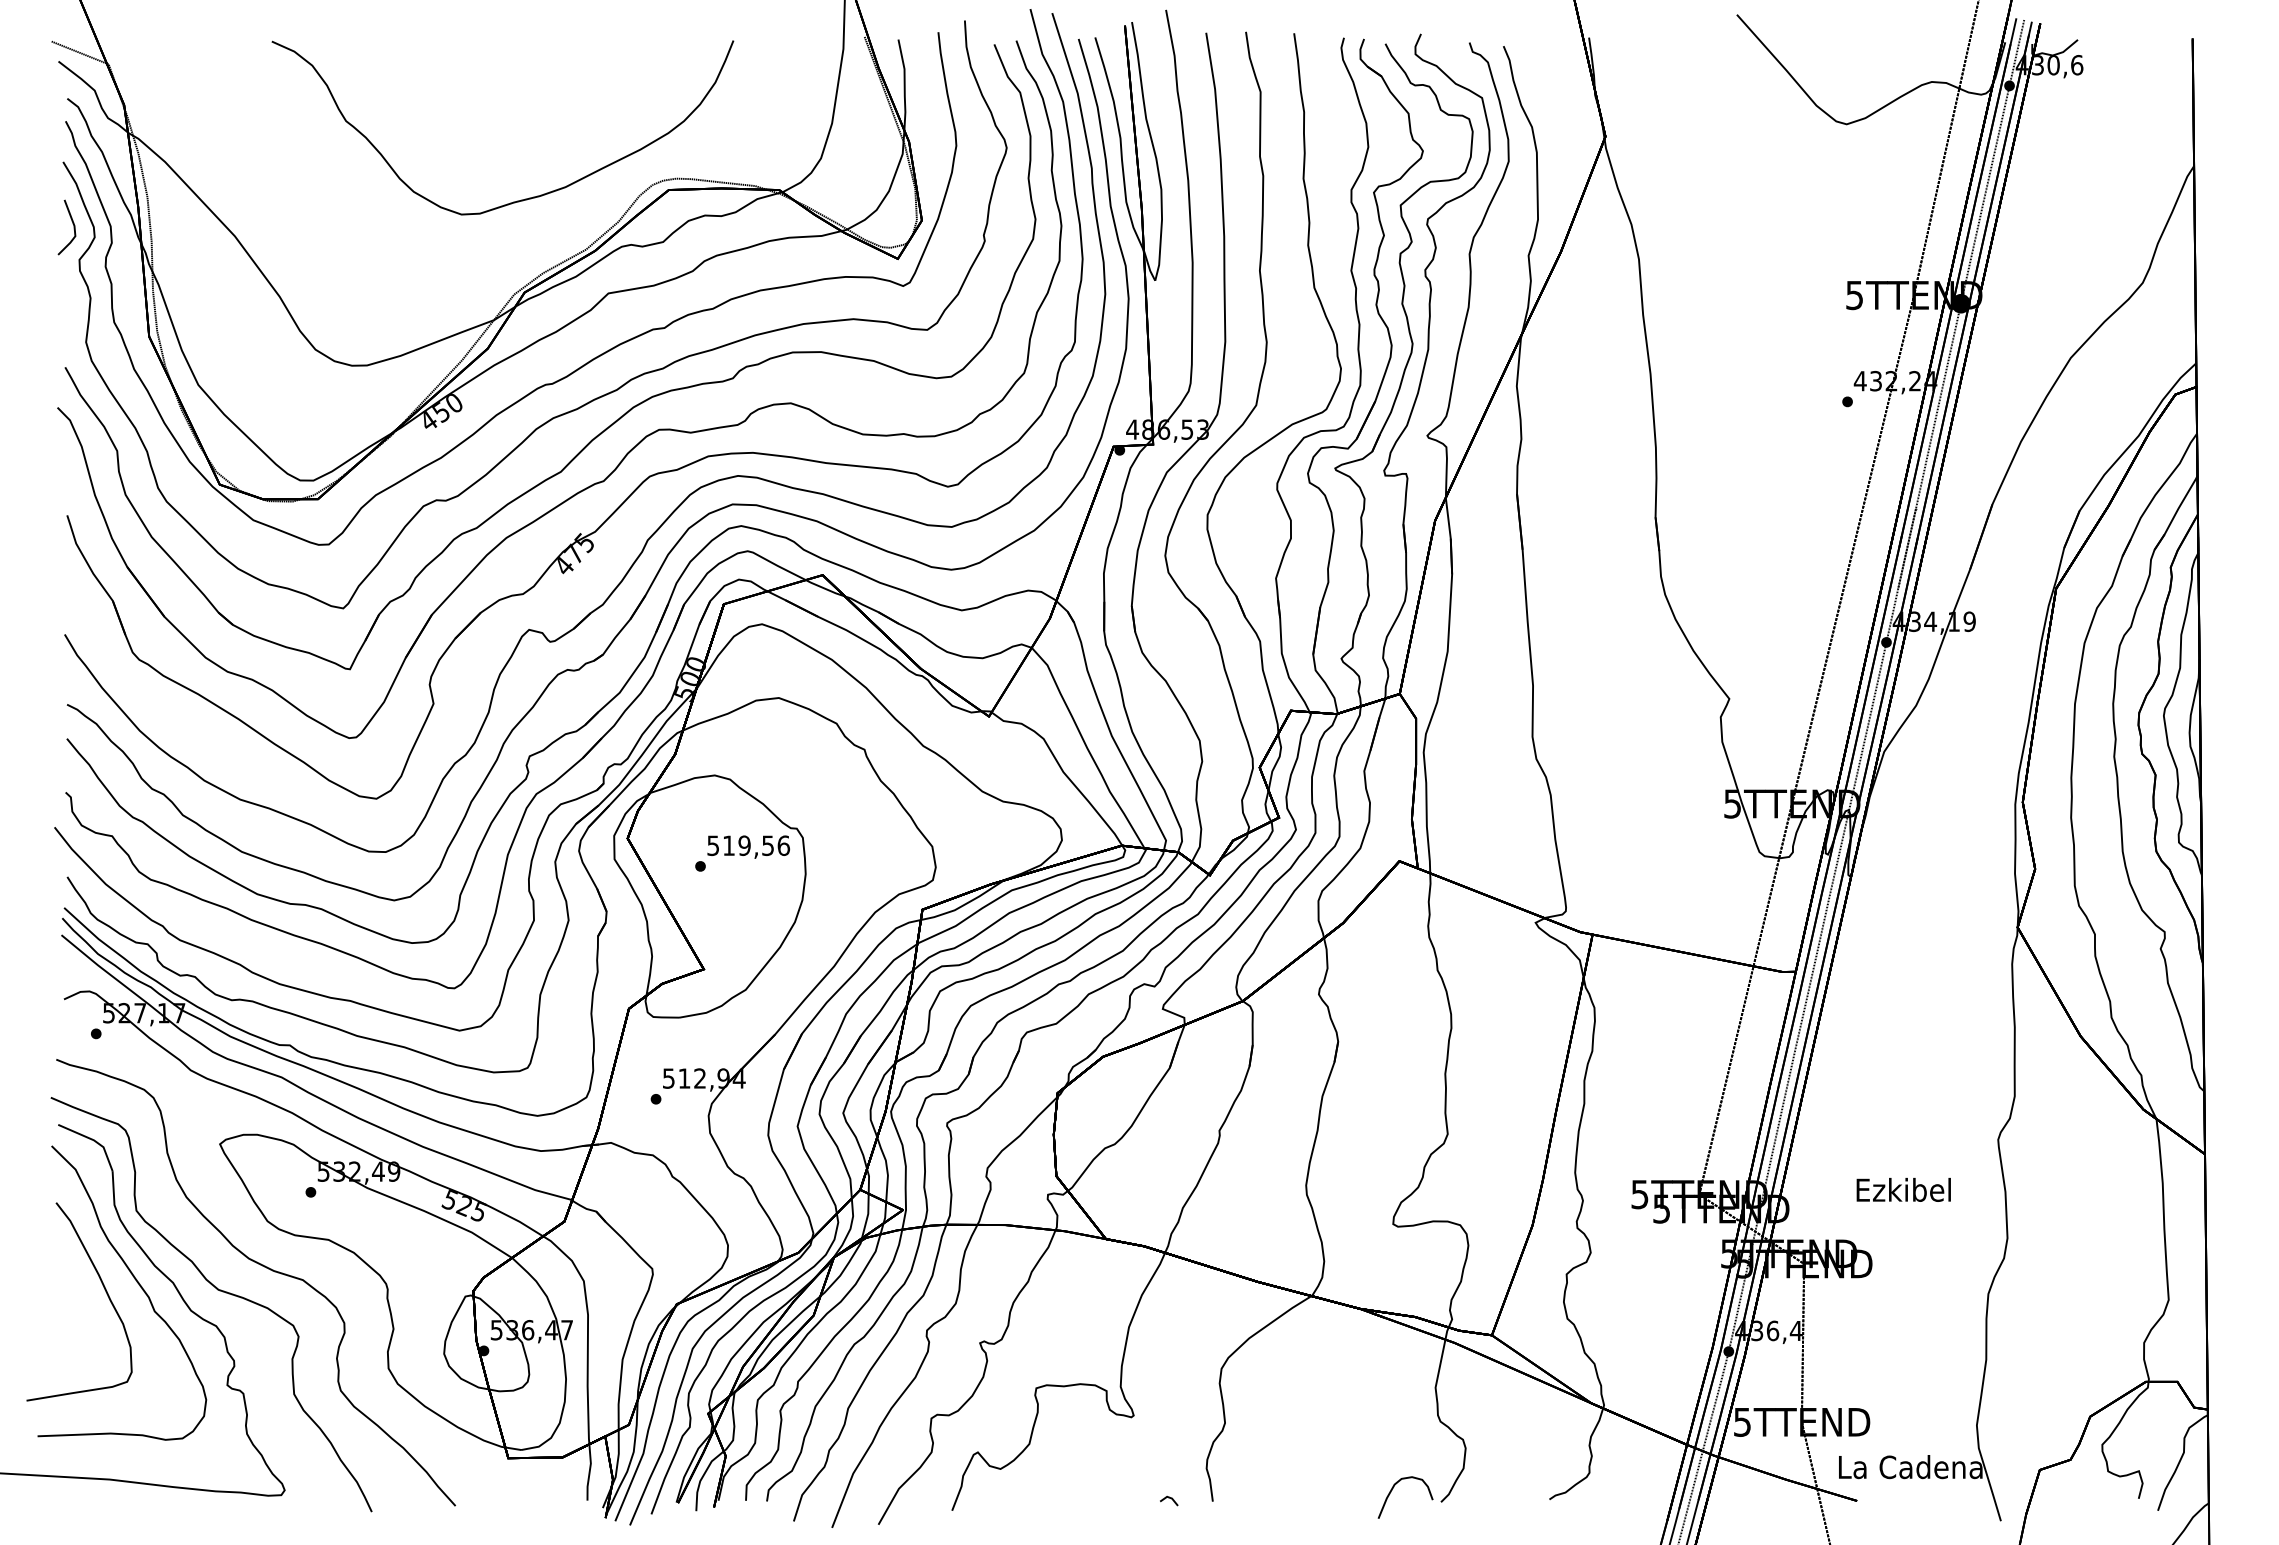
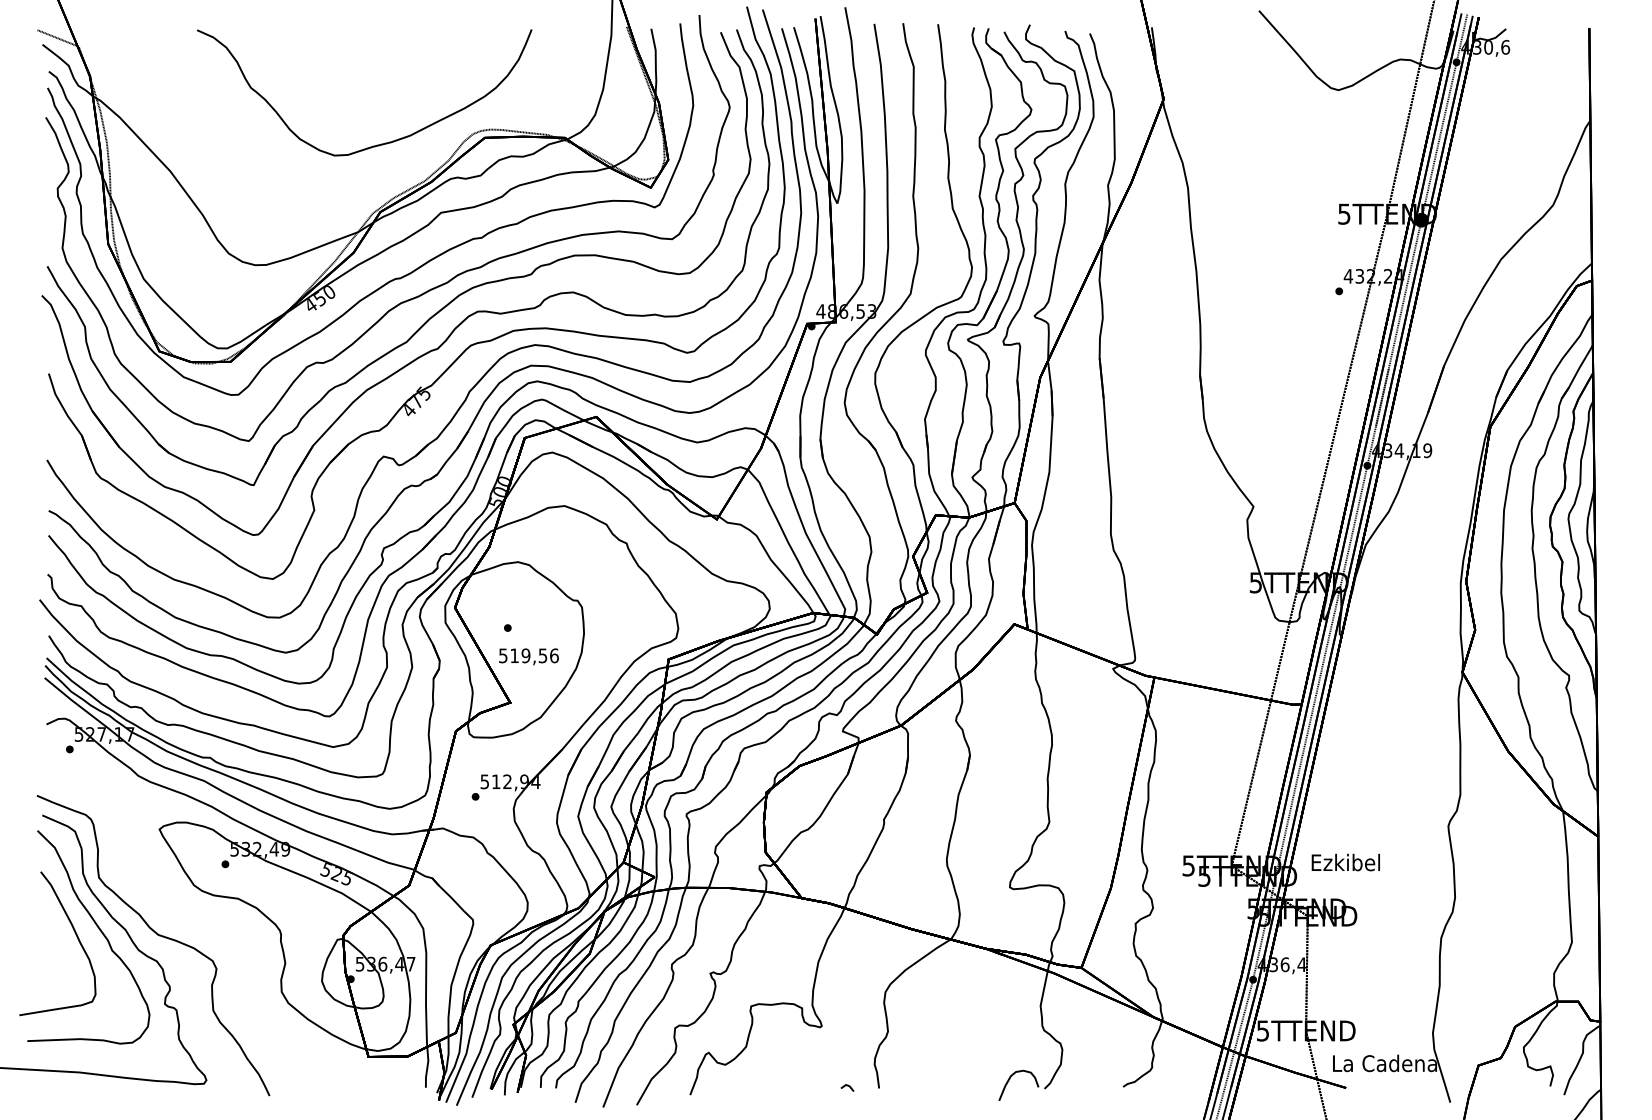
line: (73, 227) -> (53, 164), removed
text: (748, 846) -> (528, 656), moved
text: (1903, 1189) -> (1345, 862), moved
curve: (262, 1266) -> (190, 918), removed

